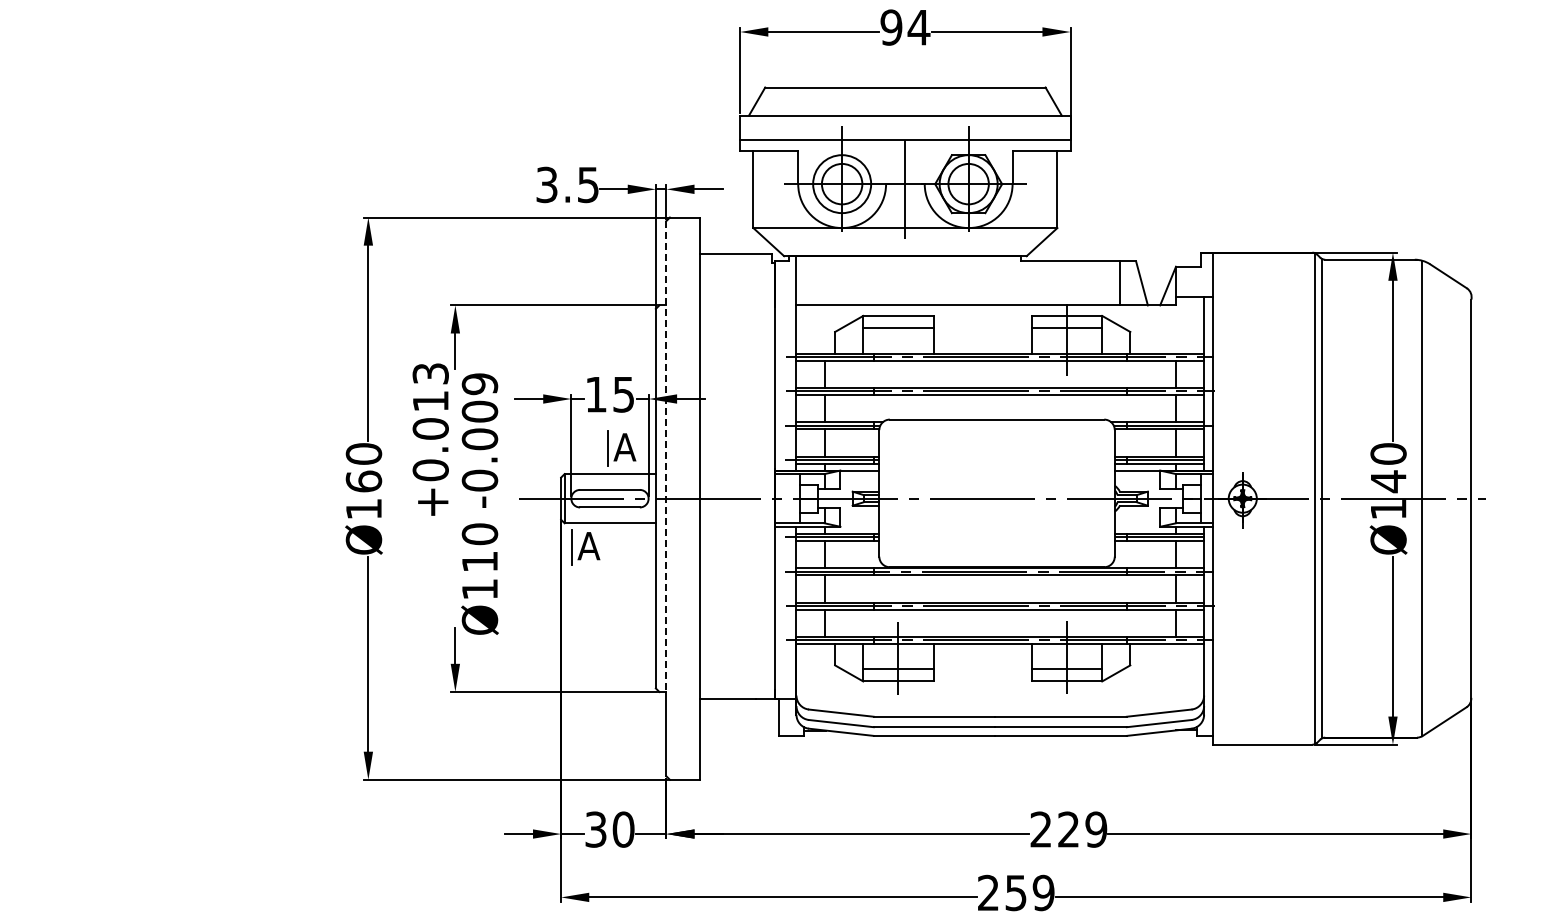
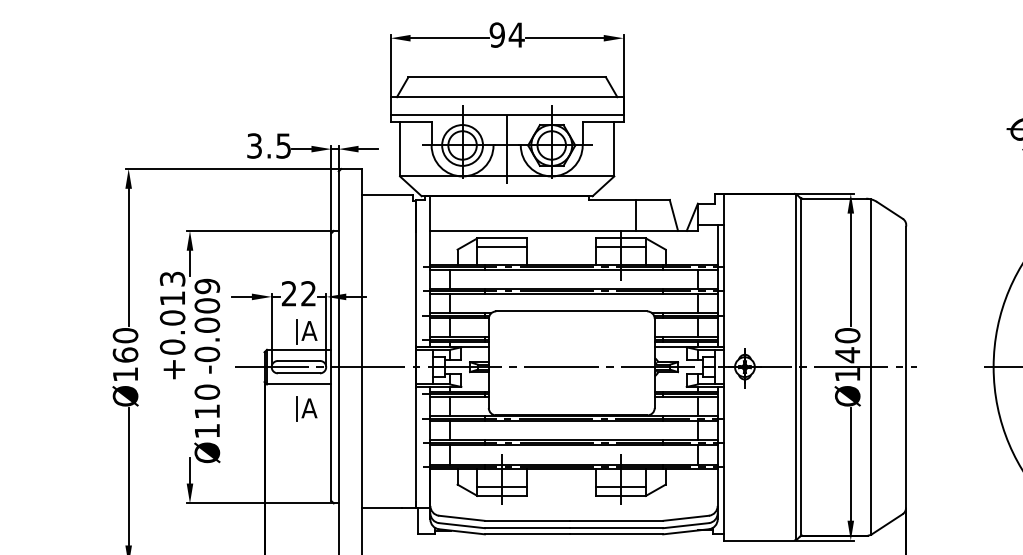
line: (1120, 283) -> (636, 215), moved
text: (609, 394) -> (298, 293), 15 -> 22
line: (666, 457) -> (338, 338), dashed -> solid
part: (585, 547) -> (307, 409), moved

